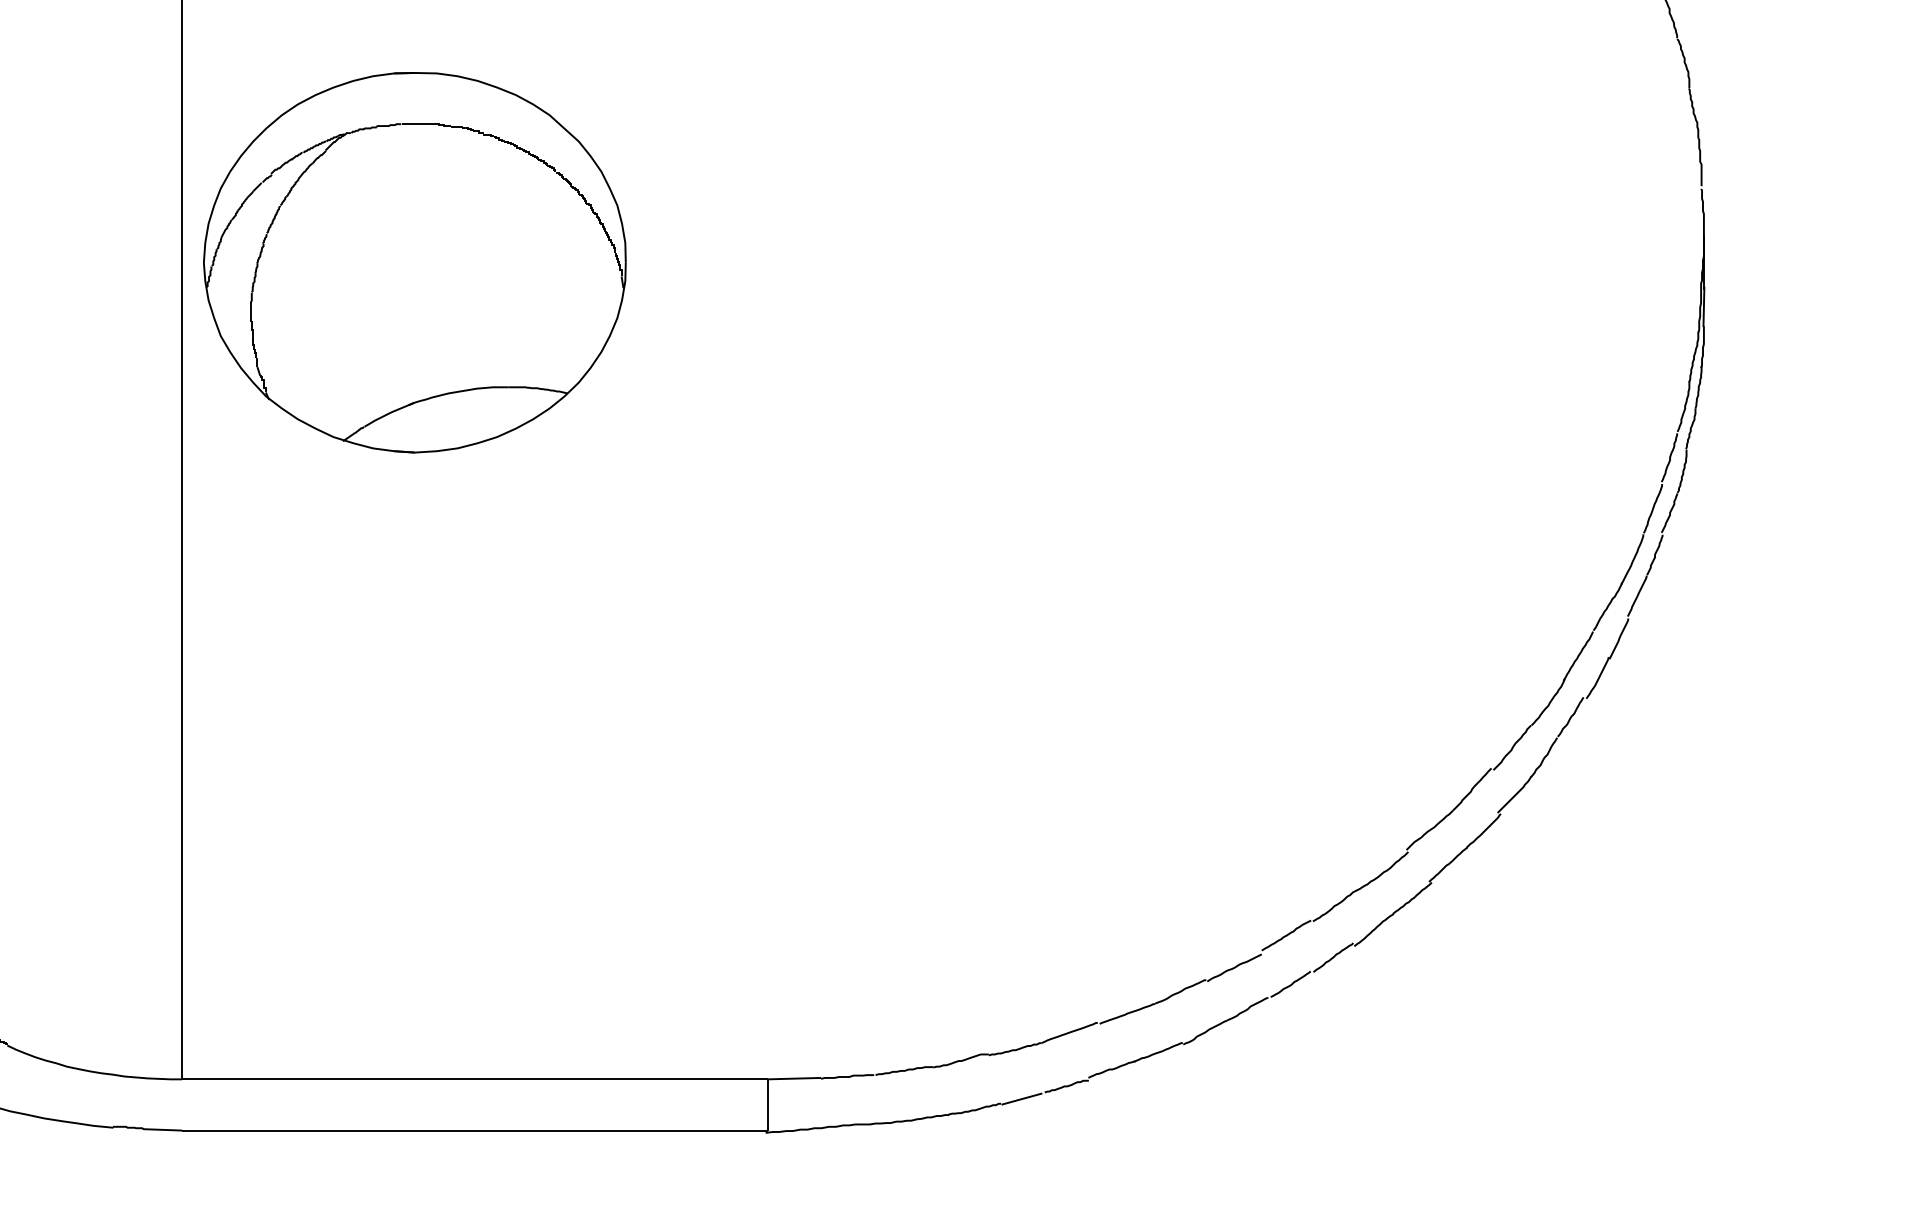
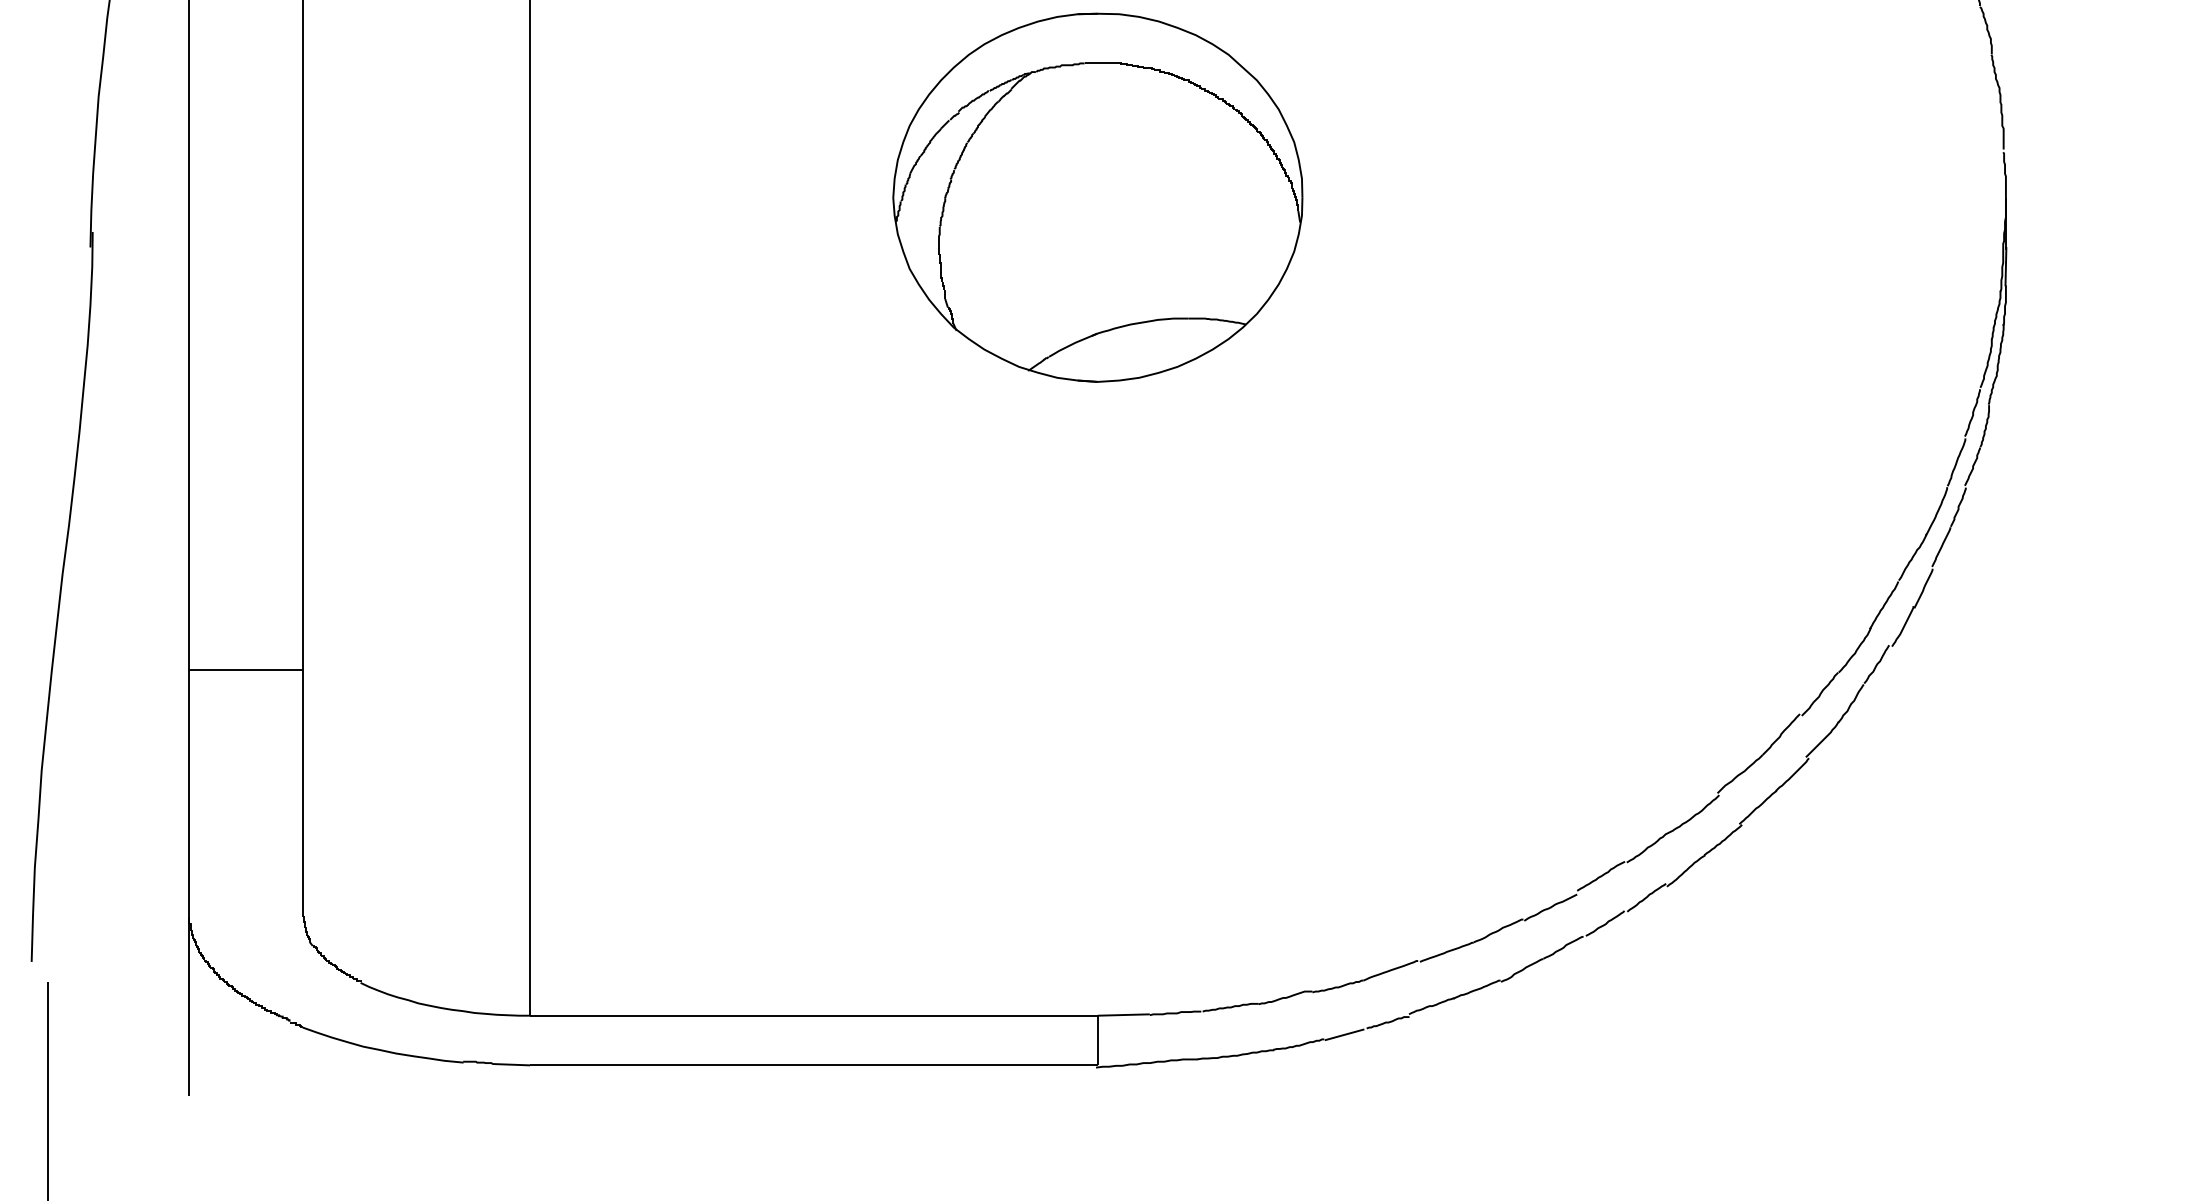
part: (414, 262) -> (1097, 197), moved

